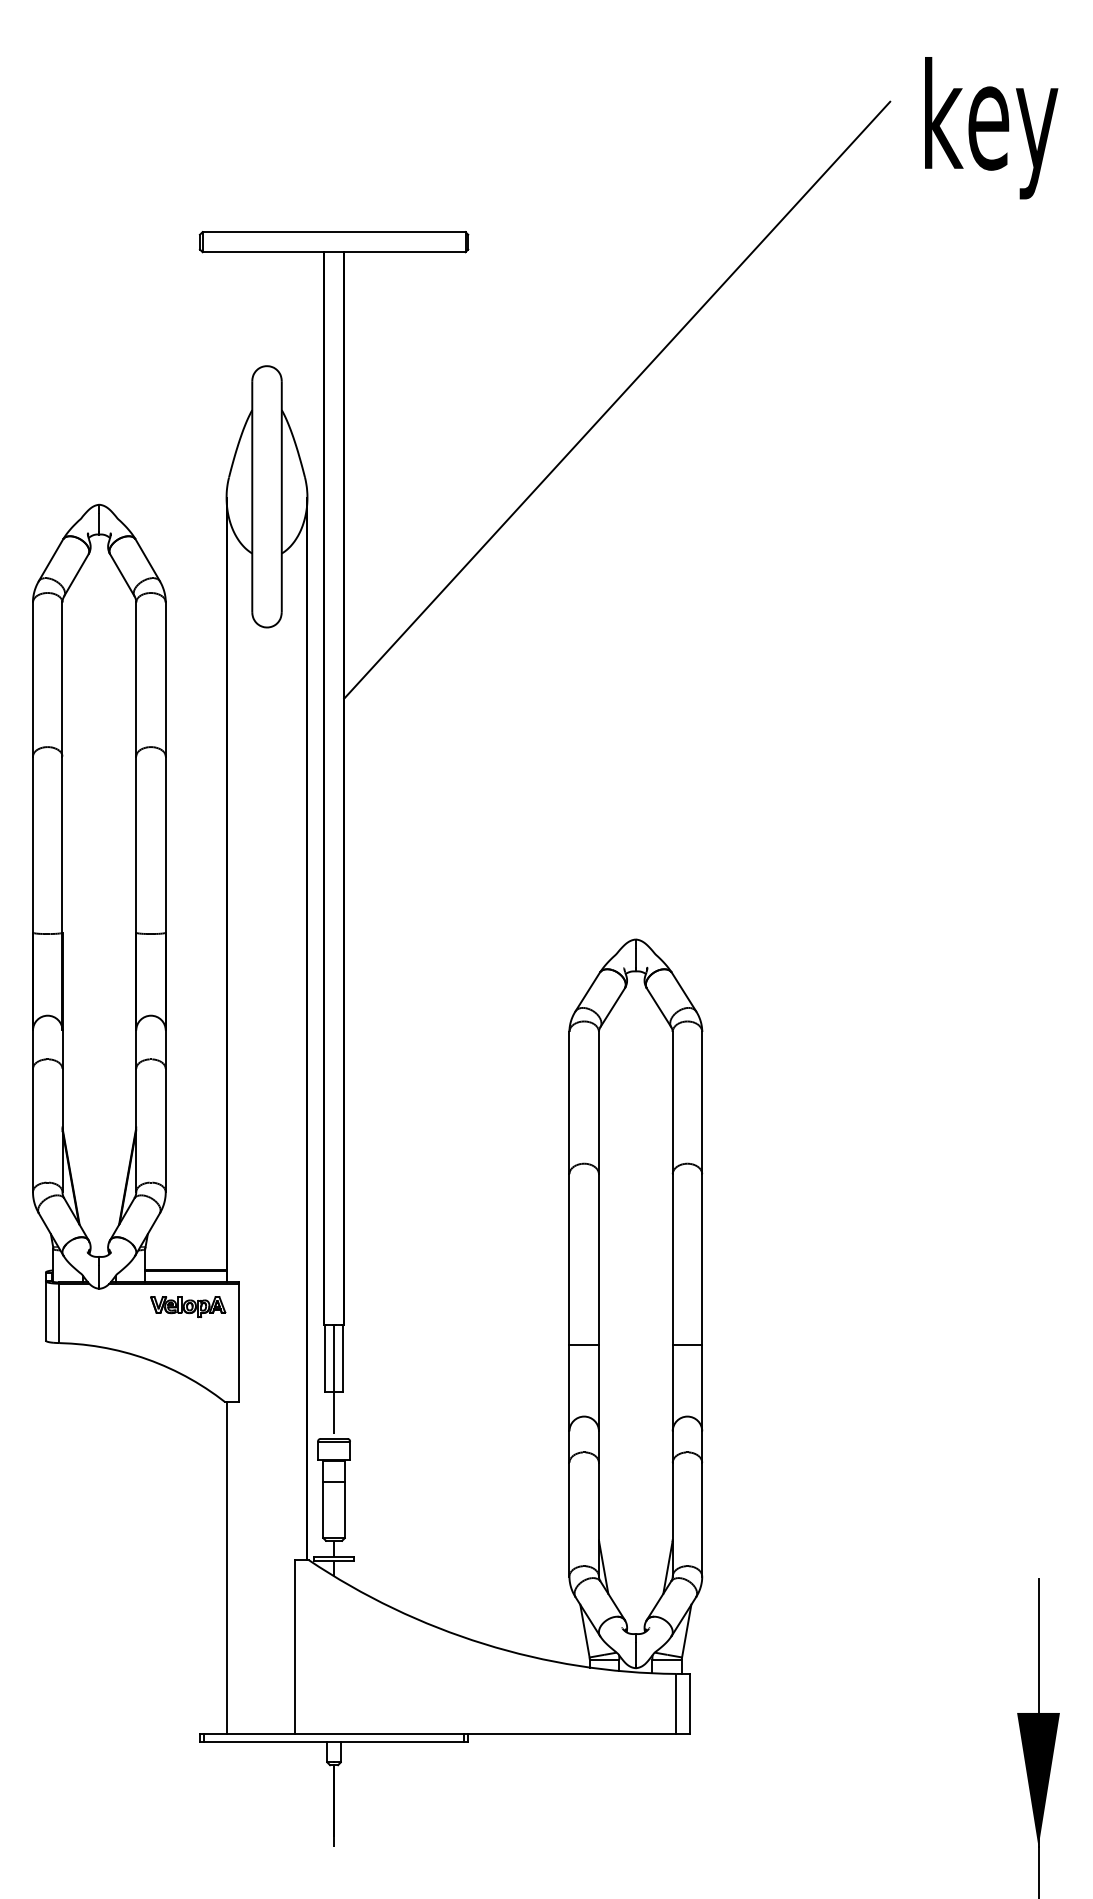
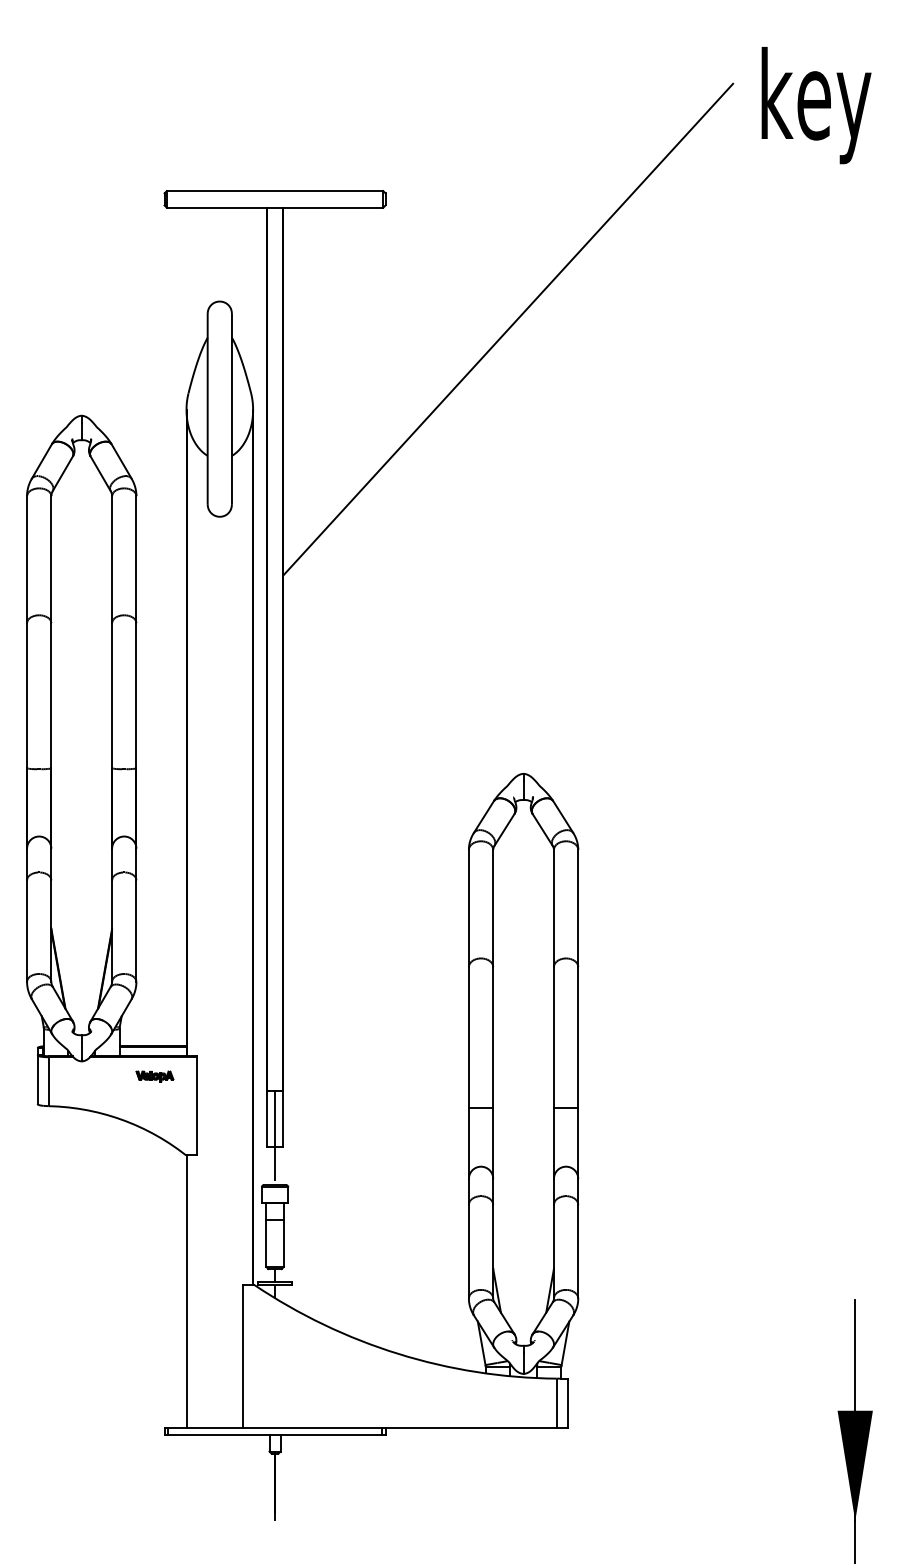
part: (188, 1307) -> (155, 1076), size x0.6

